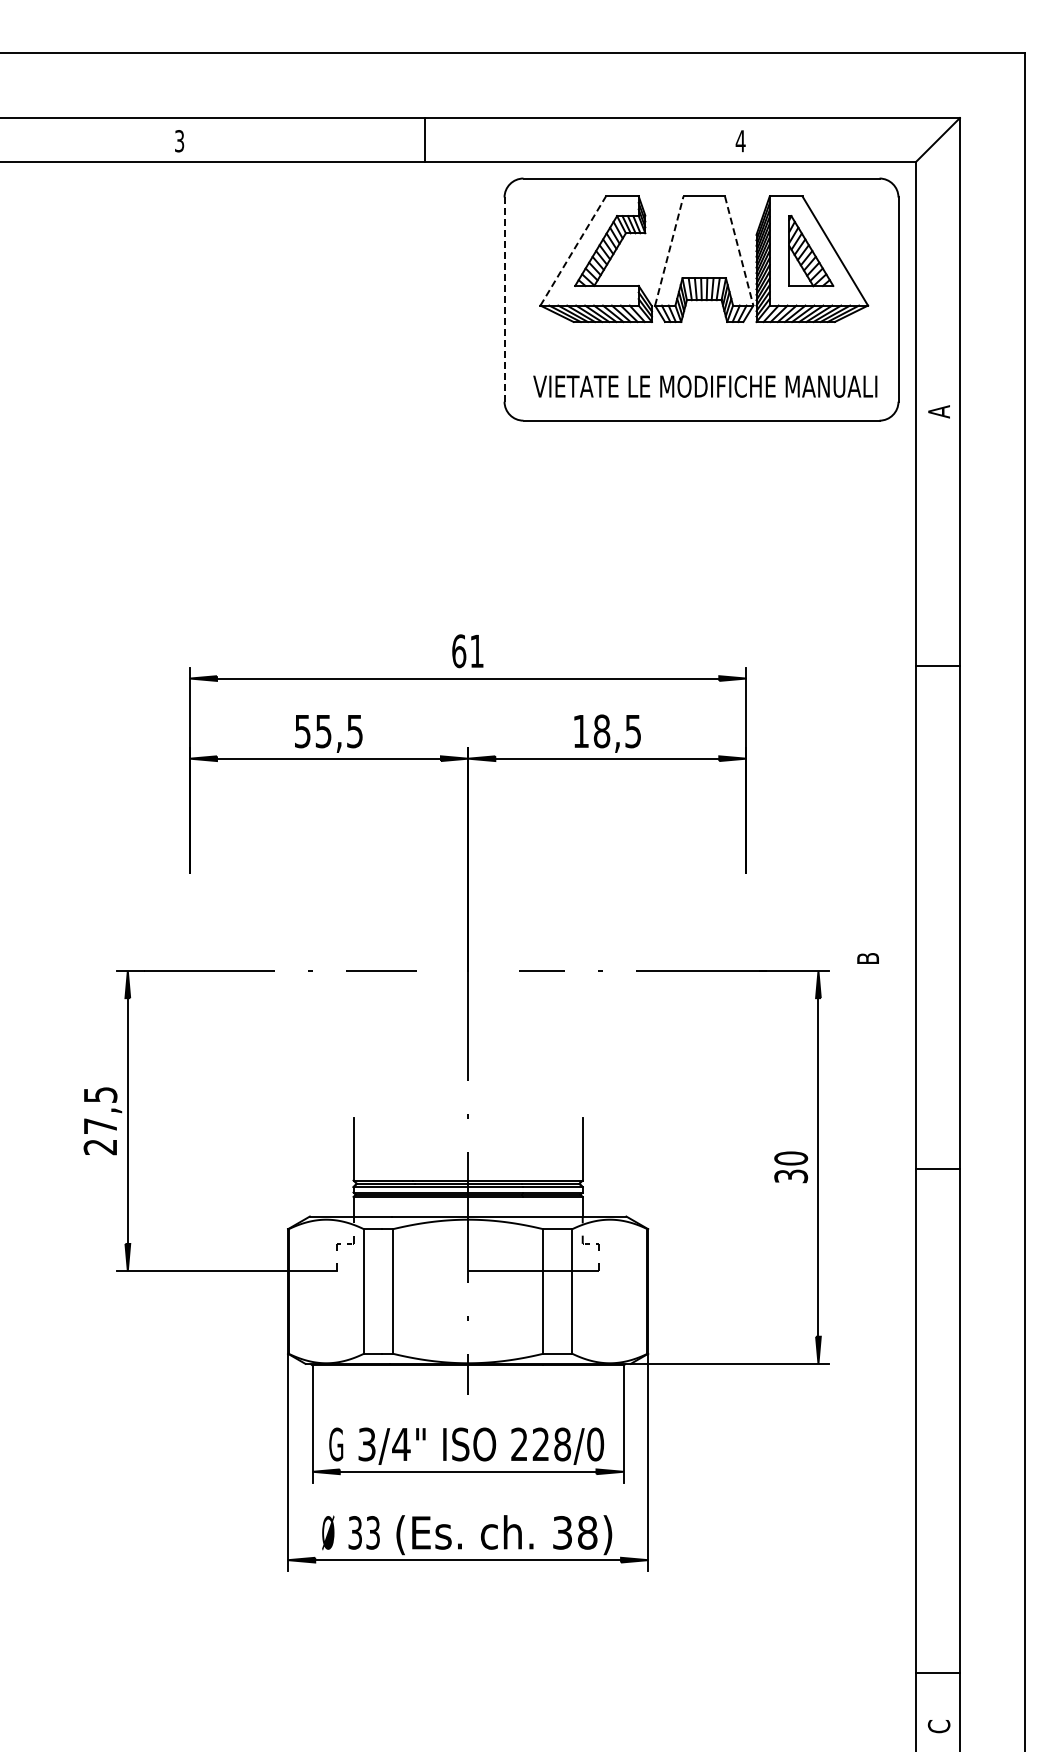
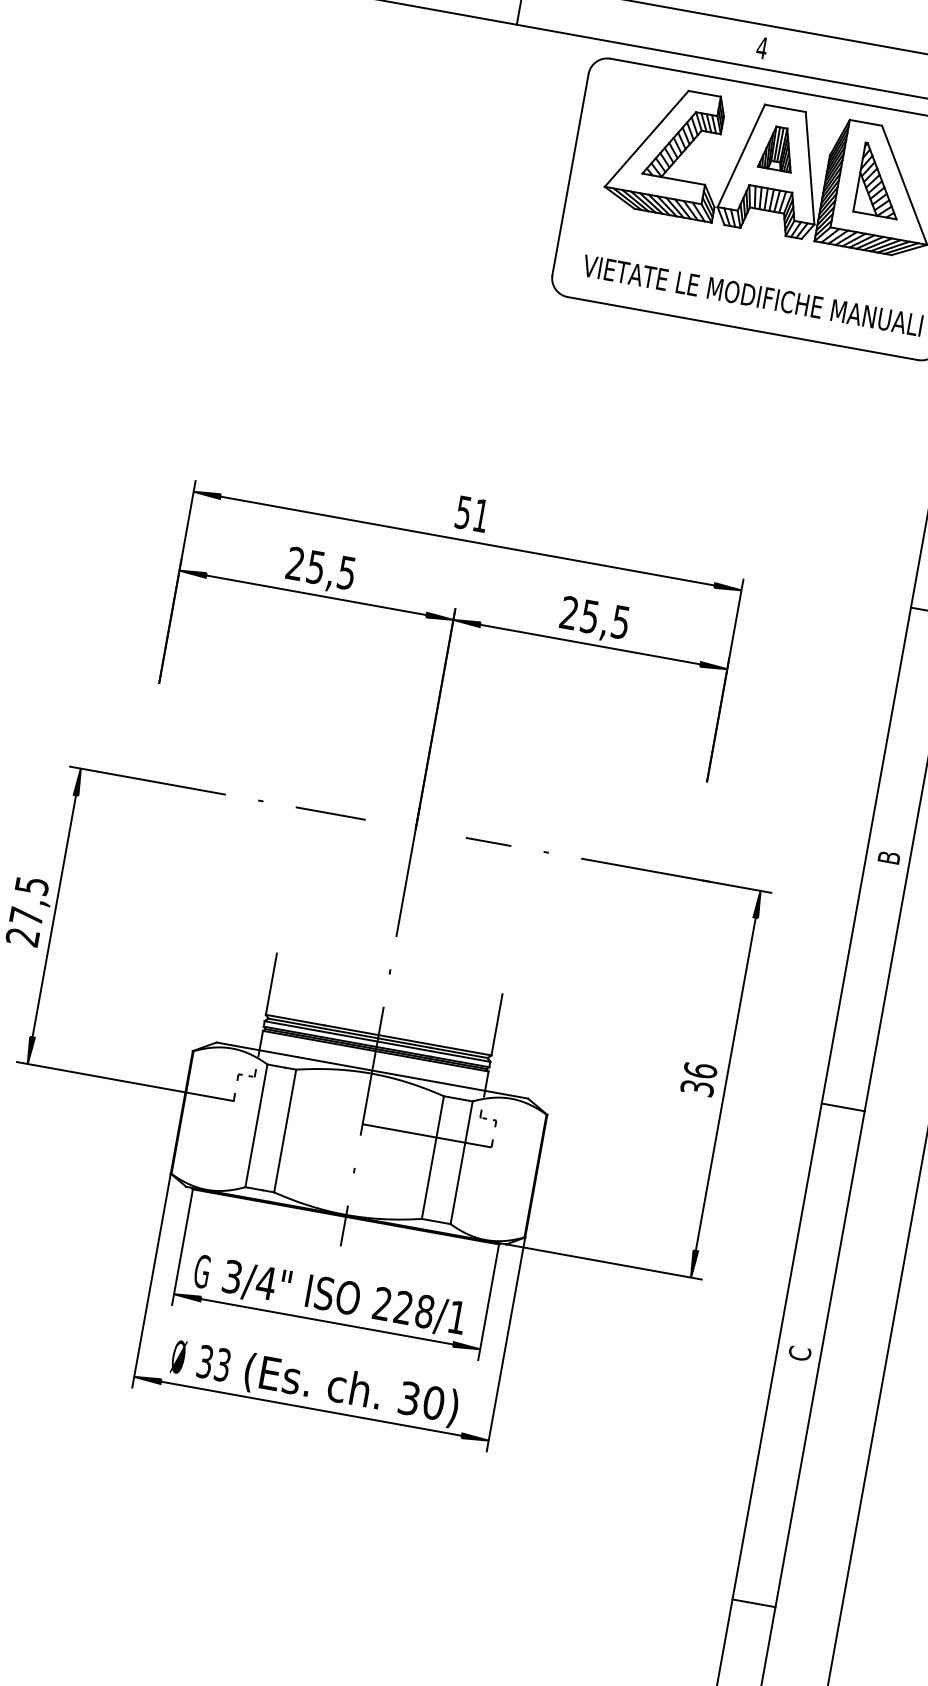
text: (740, 141) -> (761, 48), moved
part: (703, 237) -> (777, 148), added
line: (669, 250) -> (741, 155), dashed -> solid
line: (573, 251) -> (646, 139), dashed -> solid
line: (739, 251) -> (810, 168), dashed -> solid
line: (504, 299) -> (570, 174), dashed -> solid
text: (459, 651) -> (463, 512), 61 -> 51
text: (302, 731) -> (295, 563), 55,5 -> 25,5
text: (591, 731) -> (579, 615), 18,5 -> 25,5
text: (867, 958) -> (888, 857), moved
text: (790, 1158) -> (699, 1070), 30 -> 36
text: (595, 1444) -> (457, 1317), 228/0 -> 228/1
text: (587, 1532) -> (433, 1402), 38) -> 30)
text: (938, 1726) -> (799, 1353), moved

